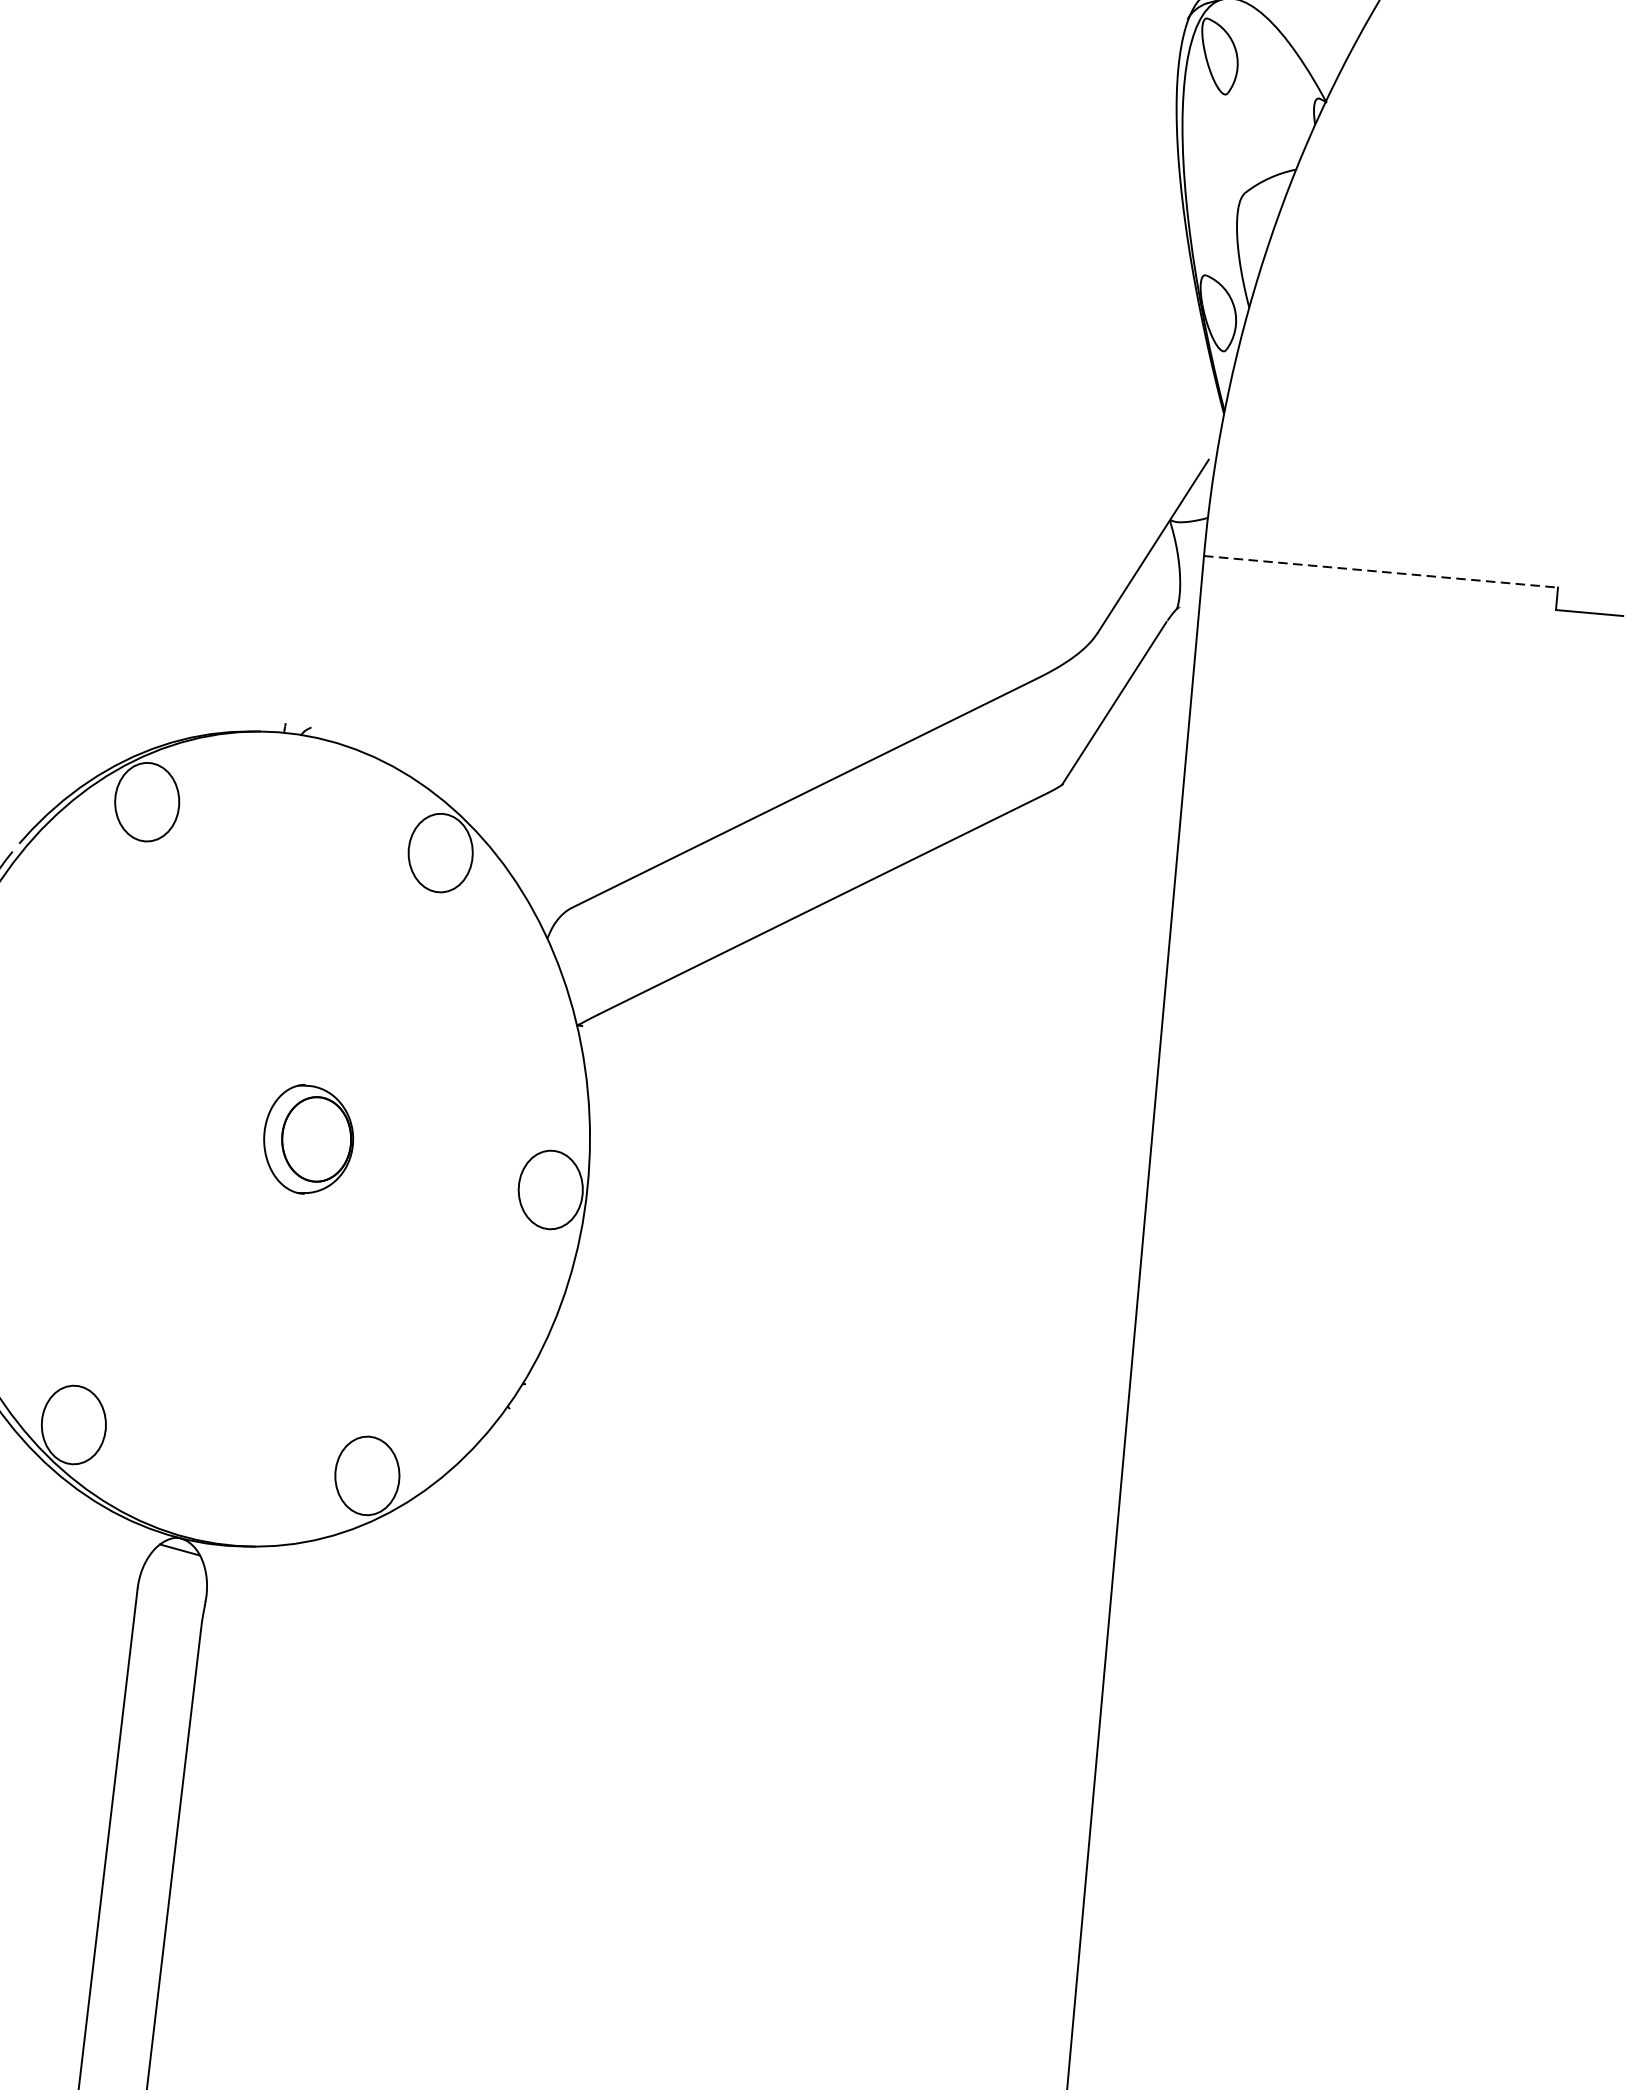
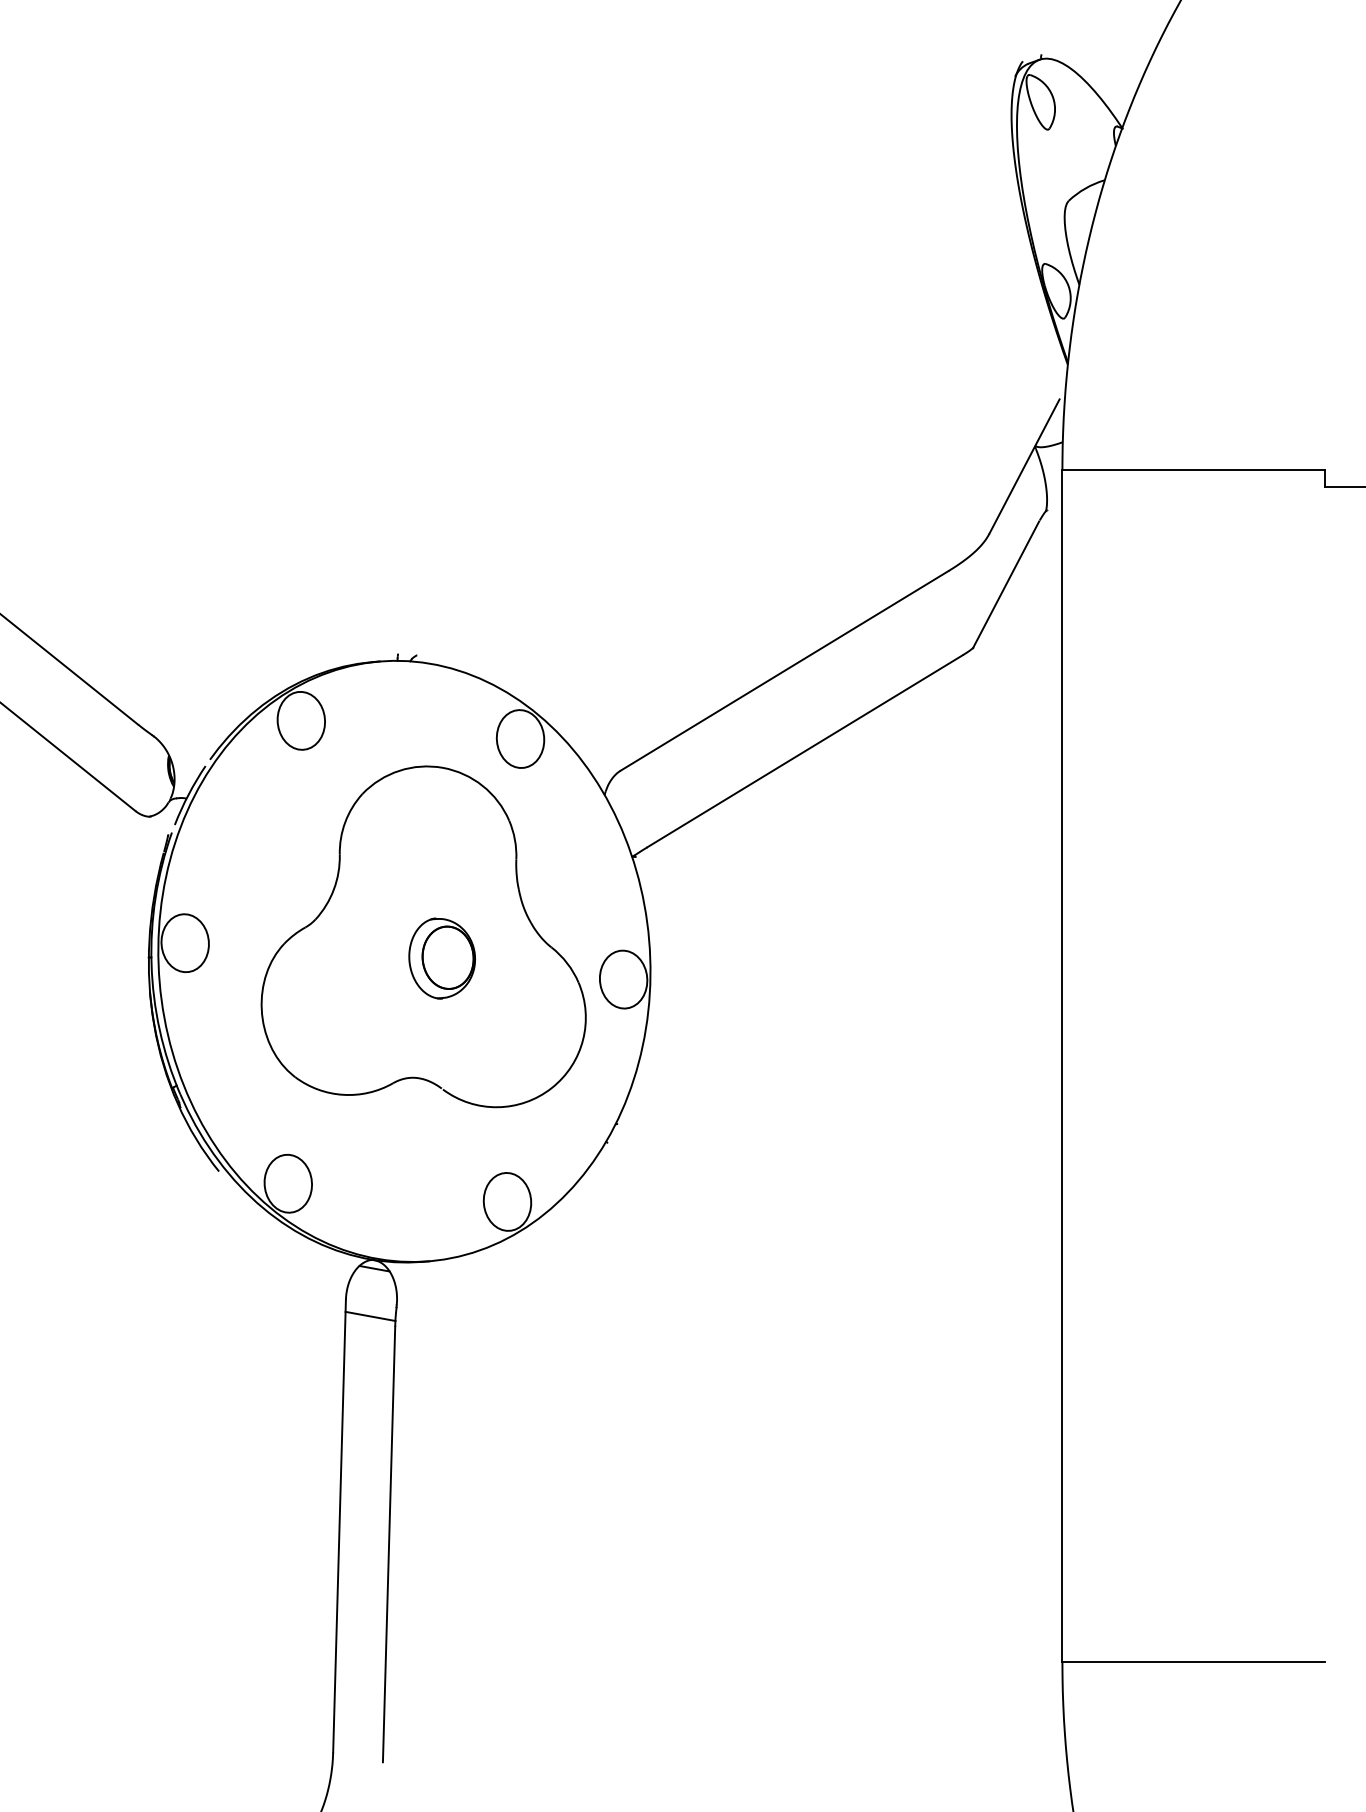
line: (1382, 571) -> (1194, 470), dashed -> solid
part: (171, 1036) -> (334, 891), added
line: (168, 1613) -> (370, 1316), added

